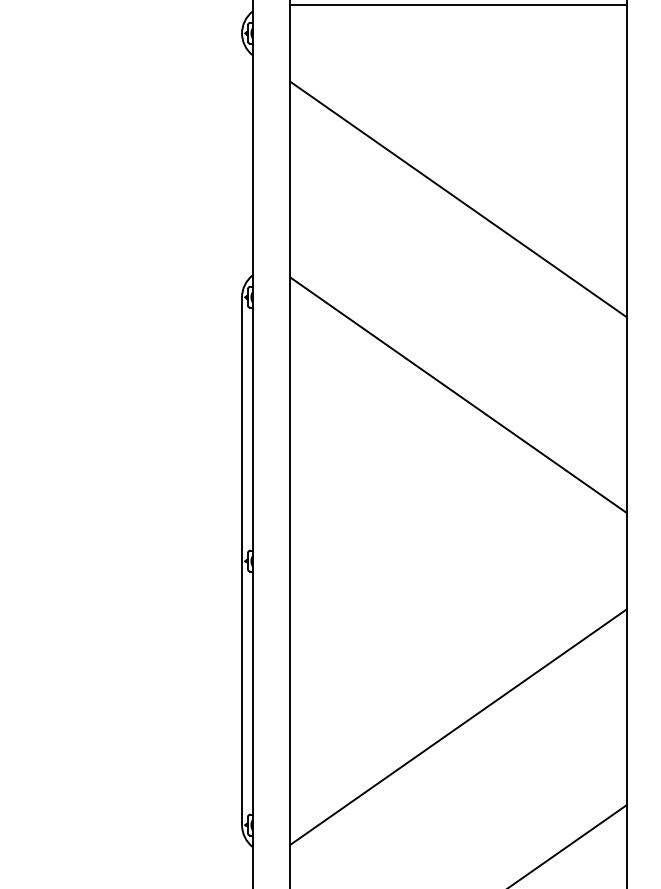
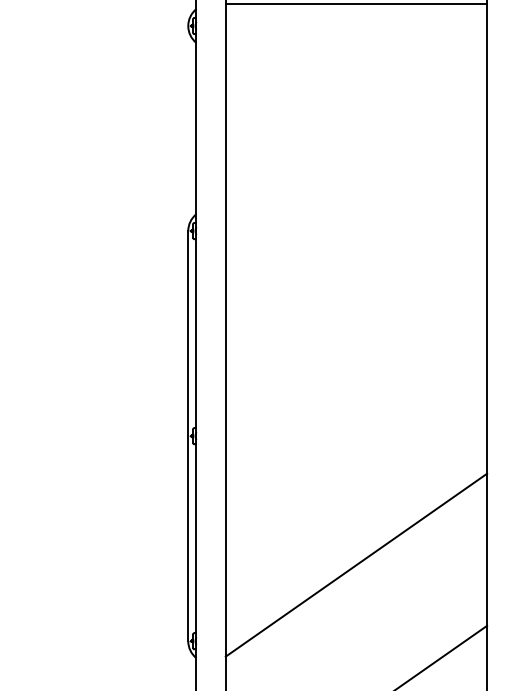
line: (458, 199) -> (356, 155), removed
line: (458, 394) -> (356, 306), removed

